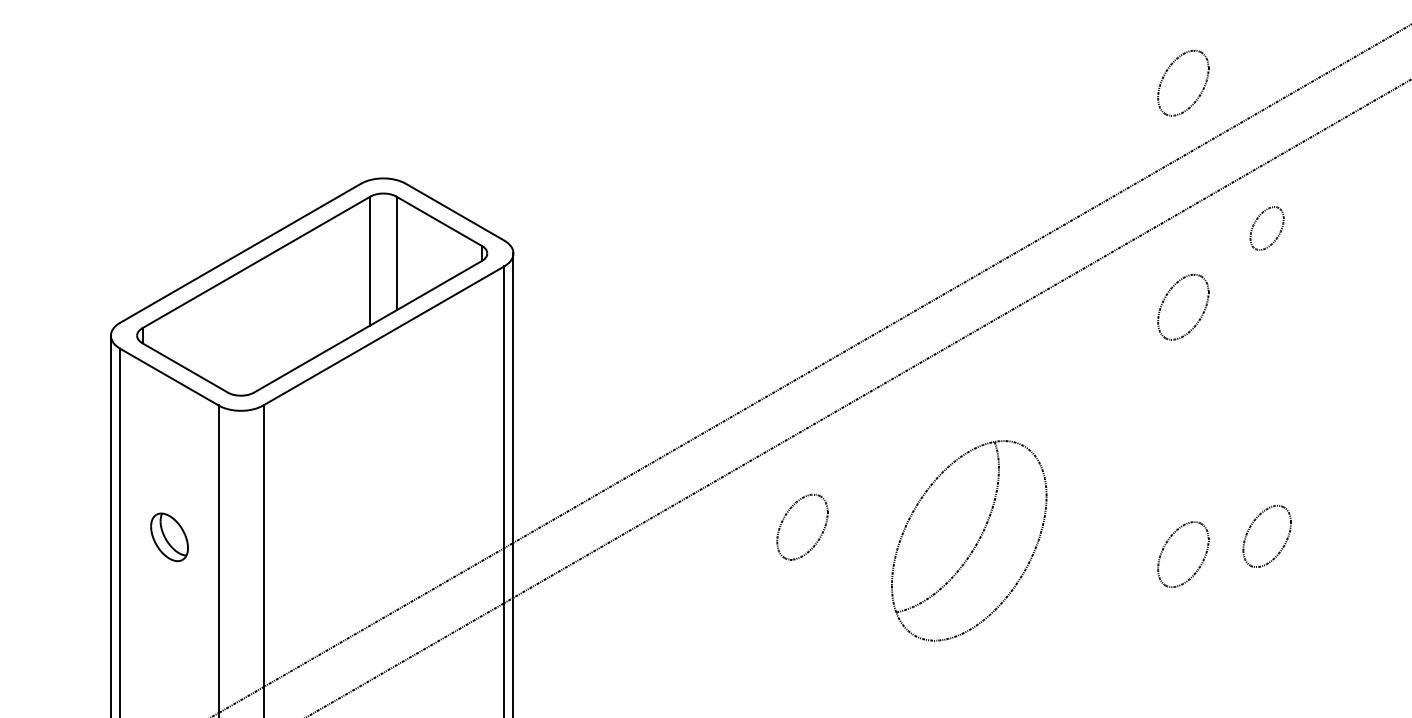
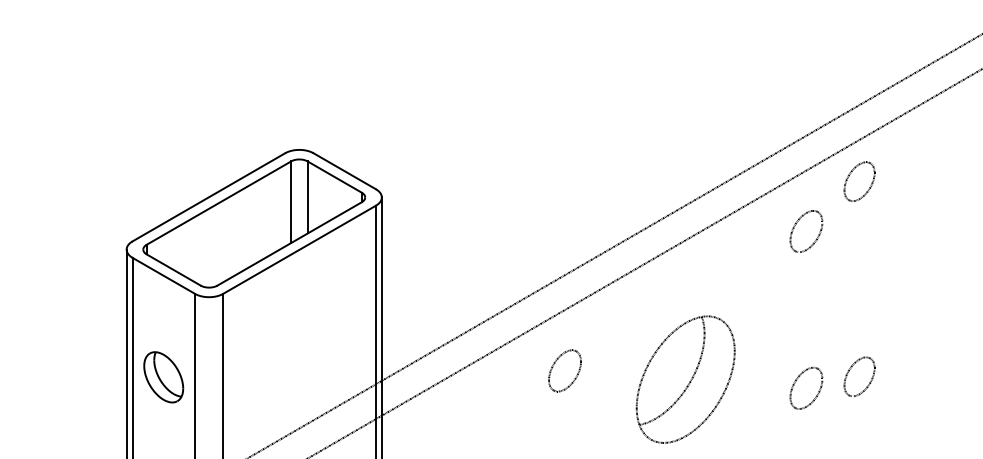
part: (1197, 95) -> (815, 97), removed
part: (1267, 228) -> (859, 181), size x1.43
part: (169, 537) -> (163, 377), size x1.67
part: (968, 540) -> (685, 379), moved

